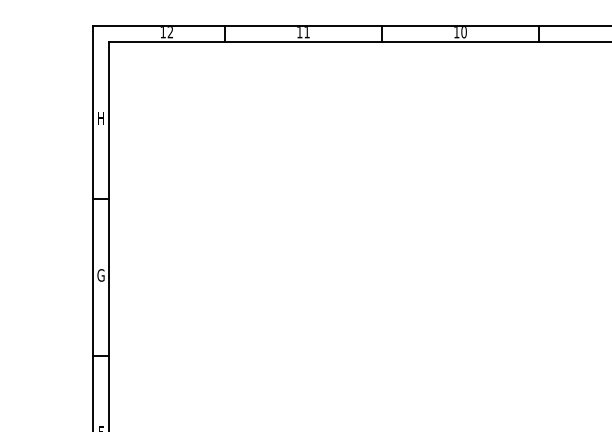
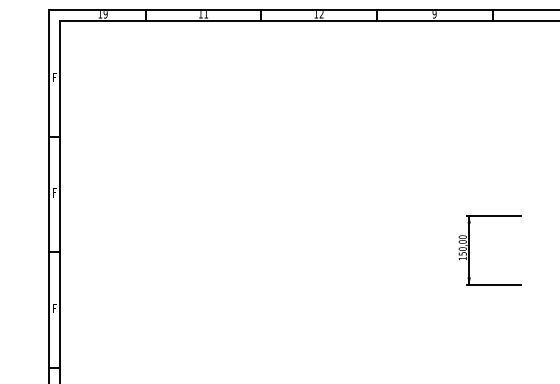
text: (170, 32) -> (105, 14), 12 -> 19
text: (463, 32) -> (321, 14), 10 -> 12
text: (100, 118) -> (54, 77), H -> F
text: (100, 274) -> (54, 192), G -> F

